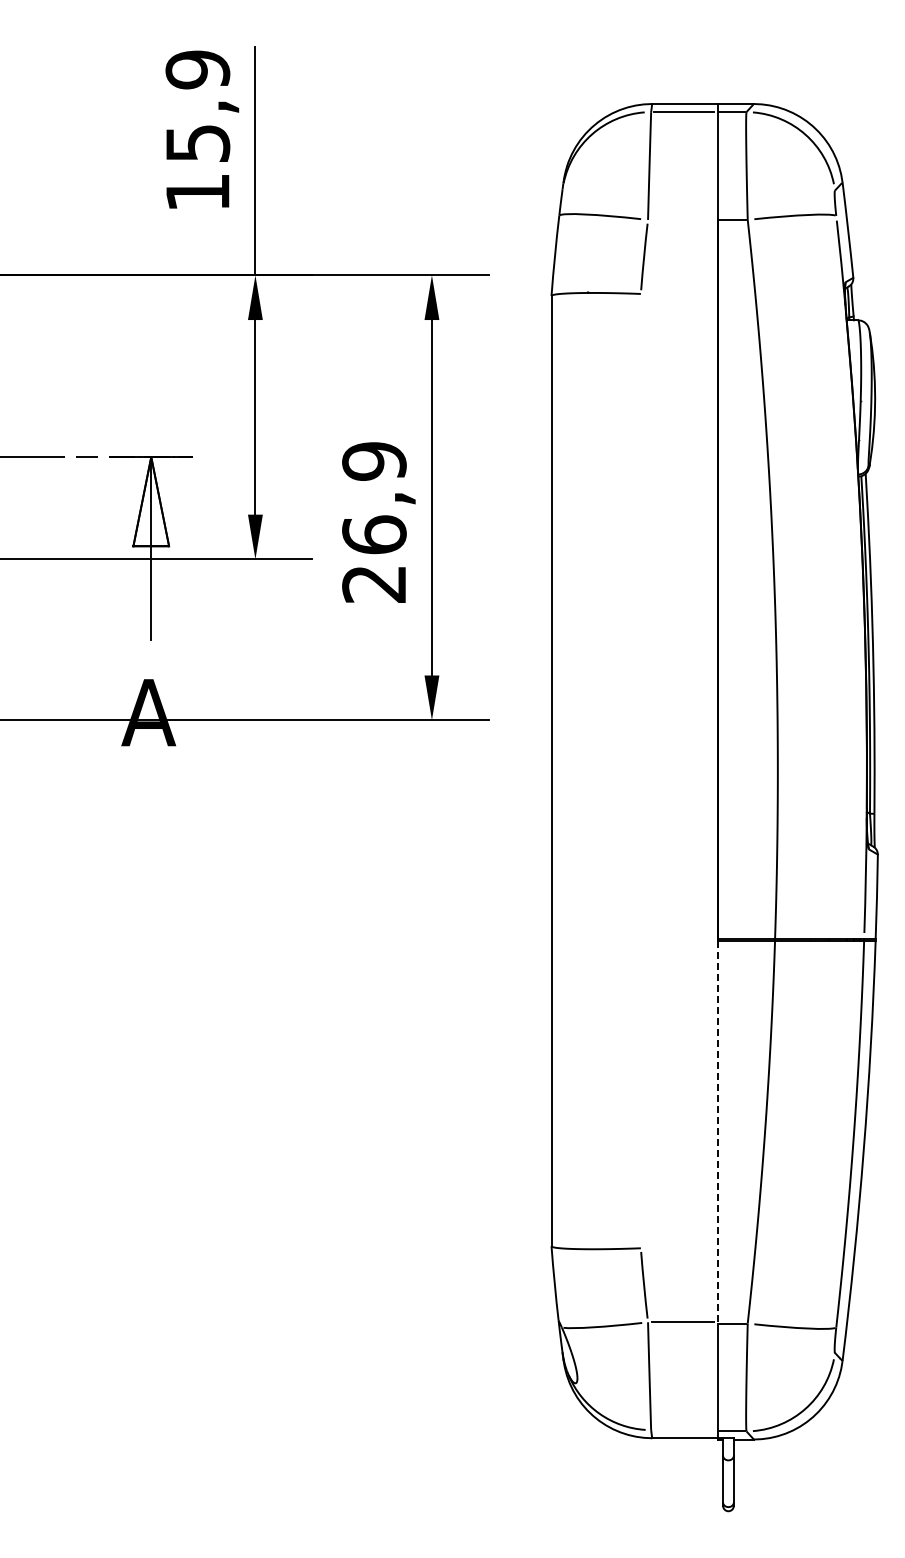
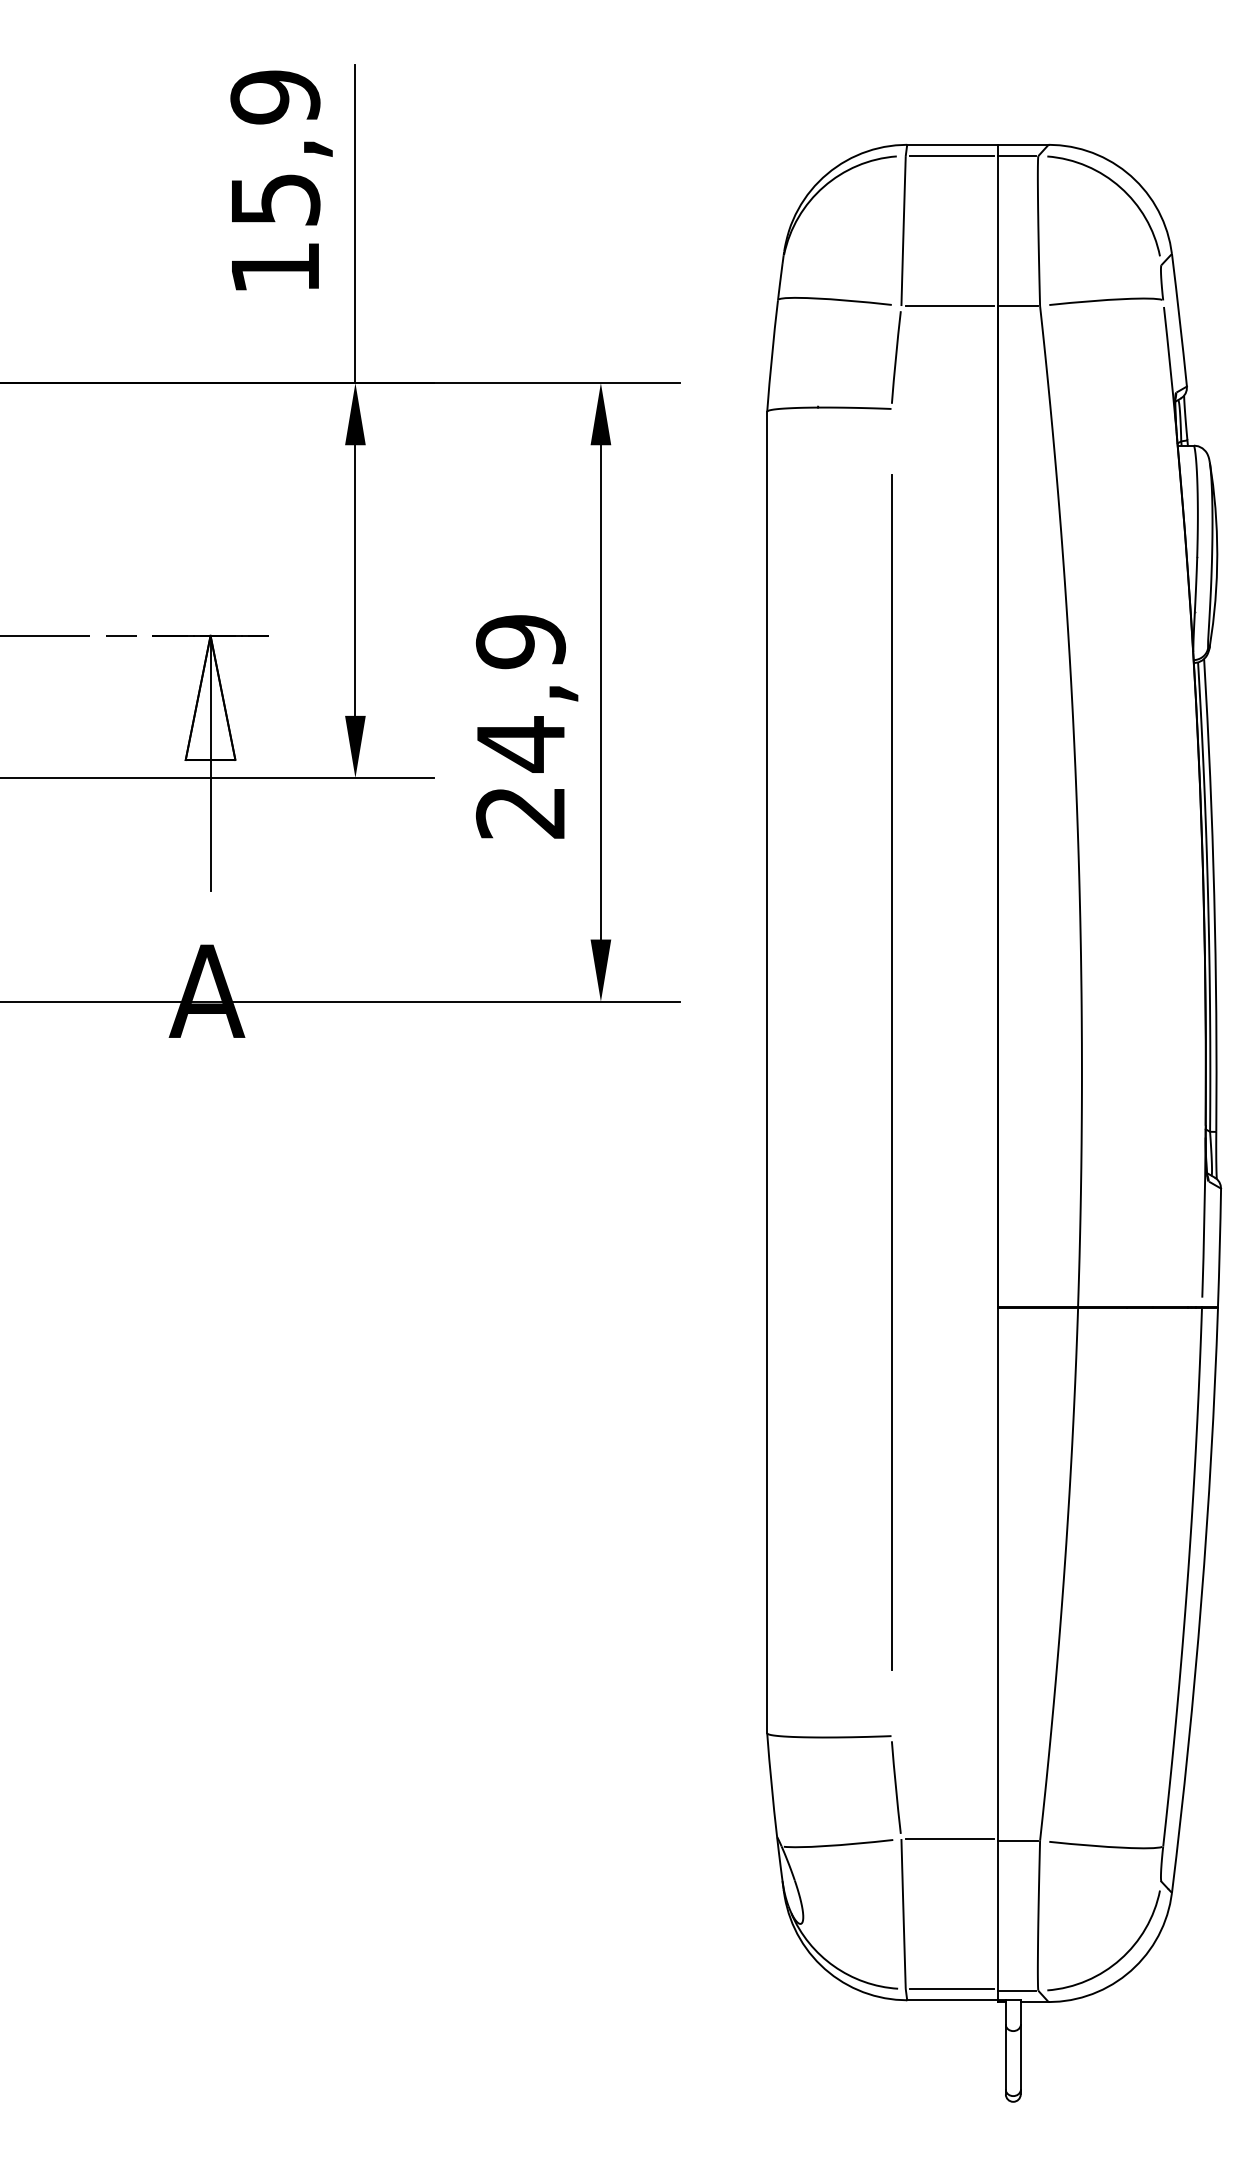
line: (682, 219) -> (949, 305), added
text: (374, 534) -> (521, 743), 26,9 -> 24,9
line: (640, 770) -> (890, 1071), added
line: (717, 1132) -> (998, 1575), dashed -> solid
line: (684, 1430) -> (952, 1989), added

